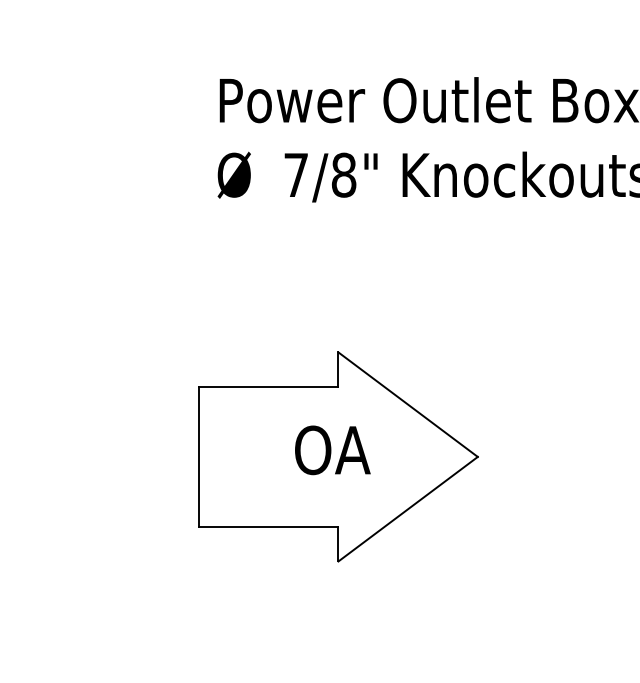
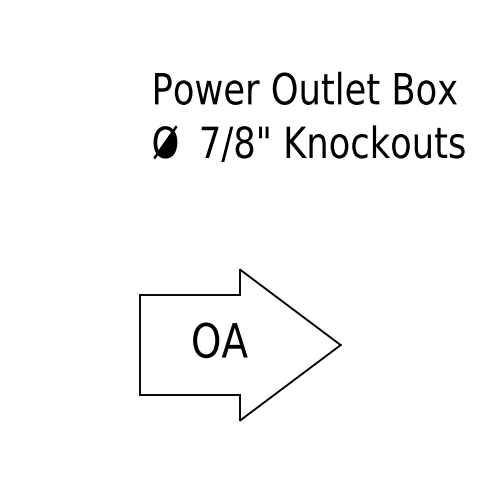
text: (333, 450) -> (220, 340), moved

